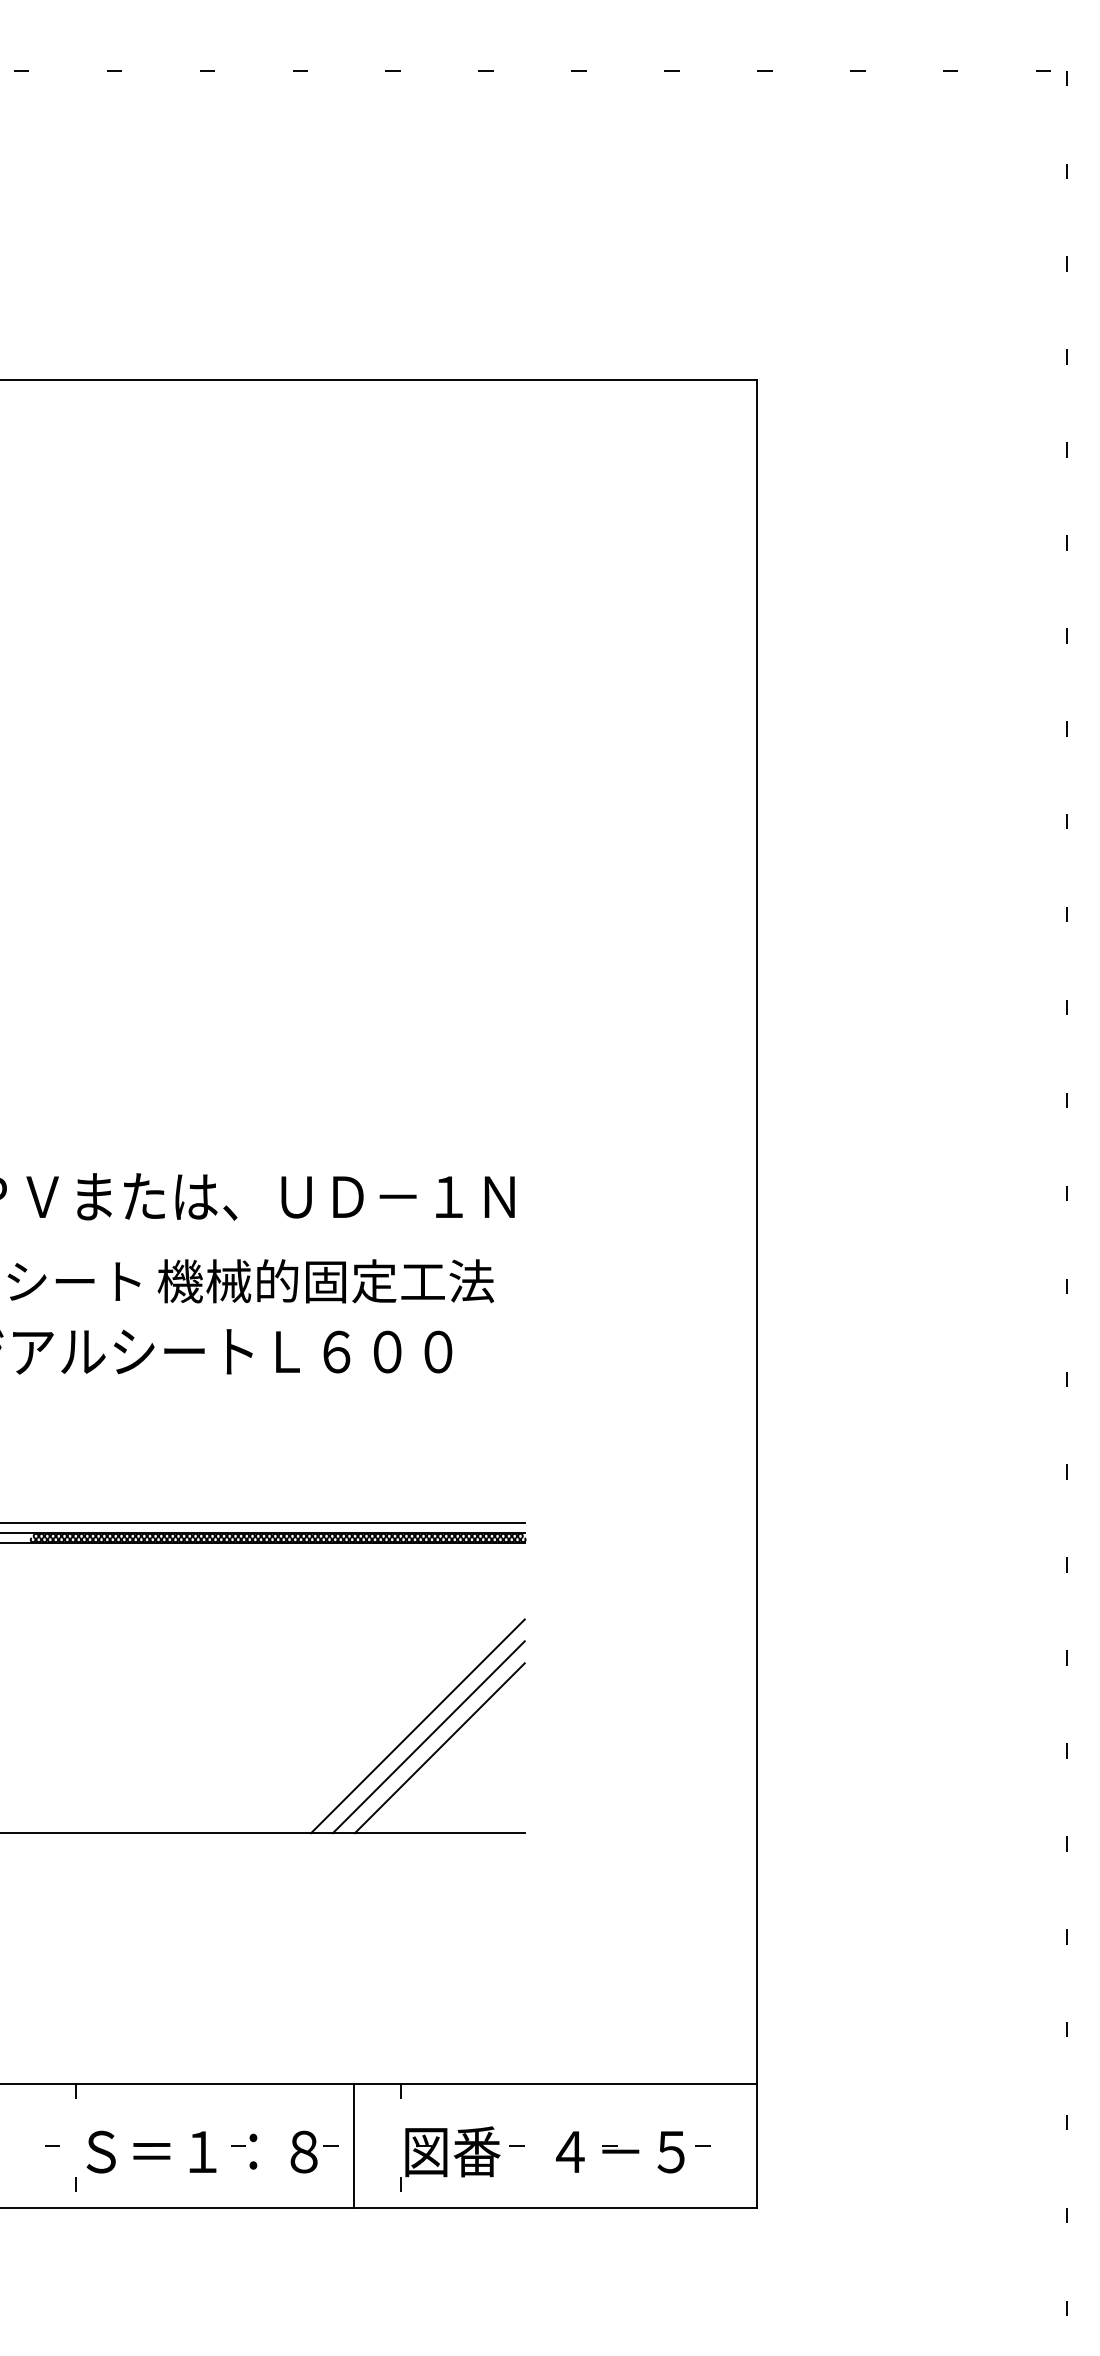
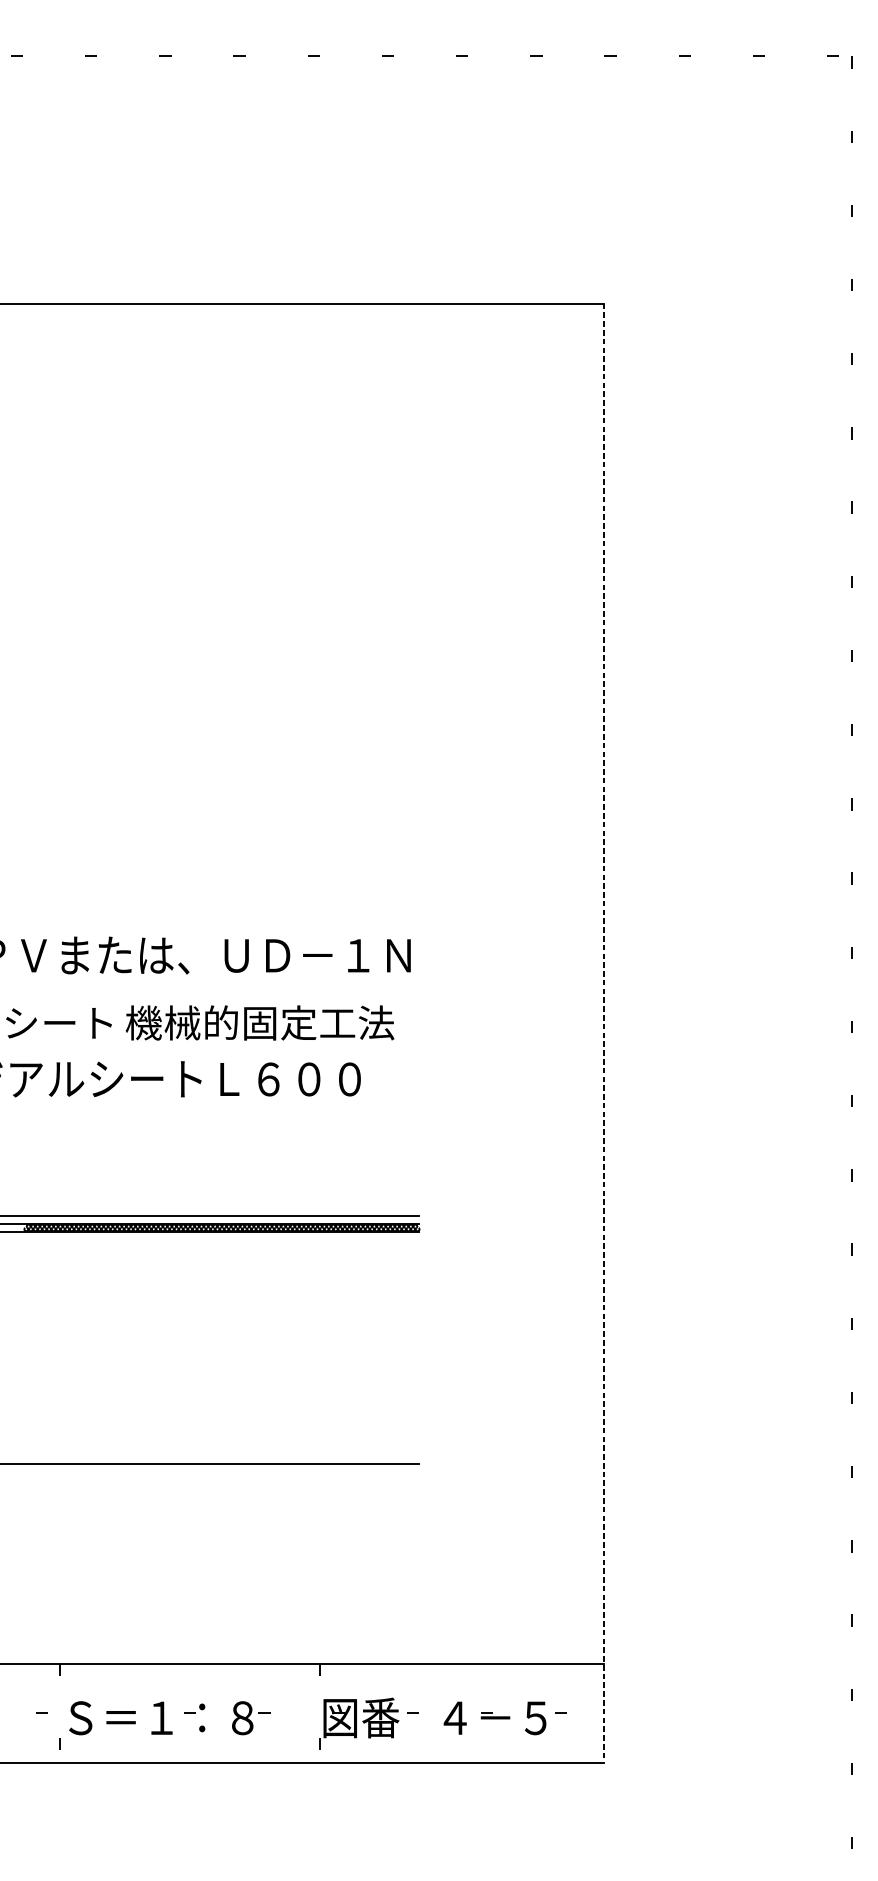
line: (757, 1294) -> (604, 1033), solid -> dashed
line: (417, 1726) -> (333, 1378), removed
line: (428, 1737) -> (341, 1387), removed
line: (439, 1748) -> (350, 1395), removed
line: (354, 2145) -> (282, 1712), removed

